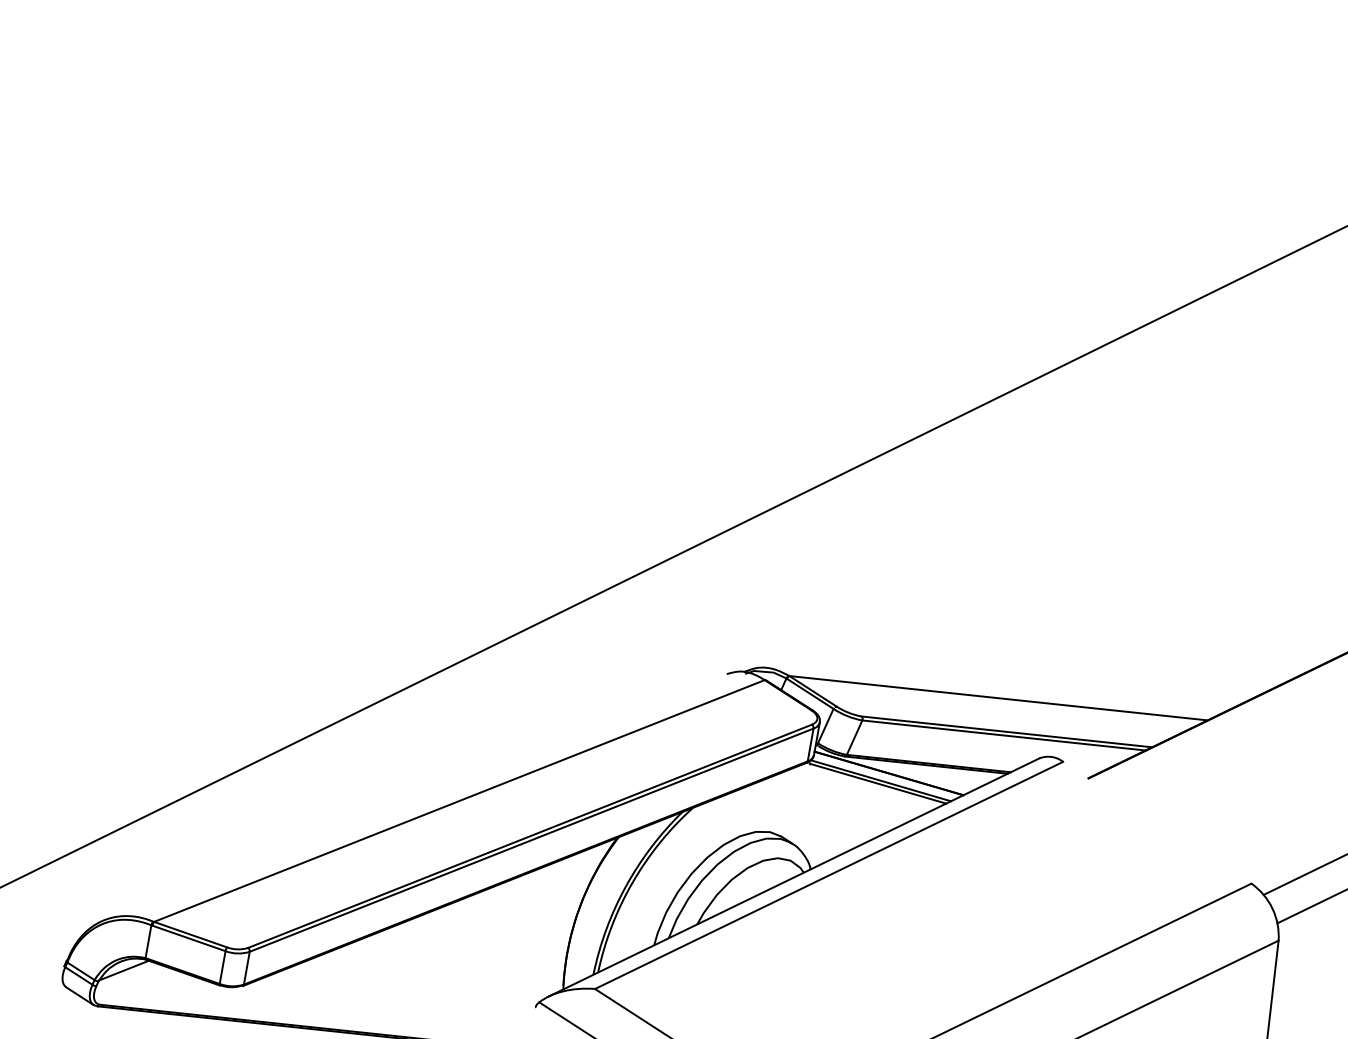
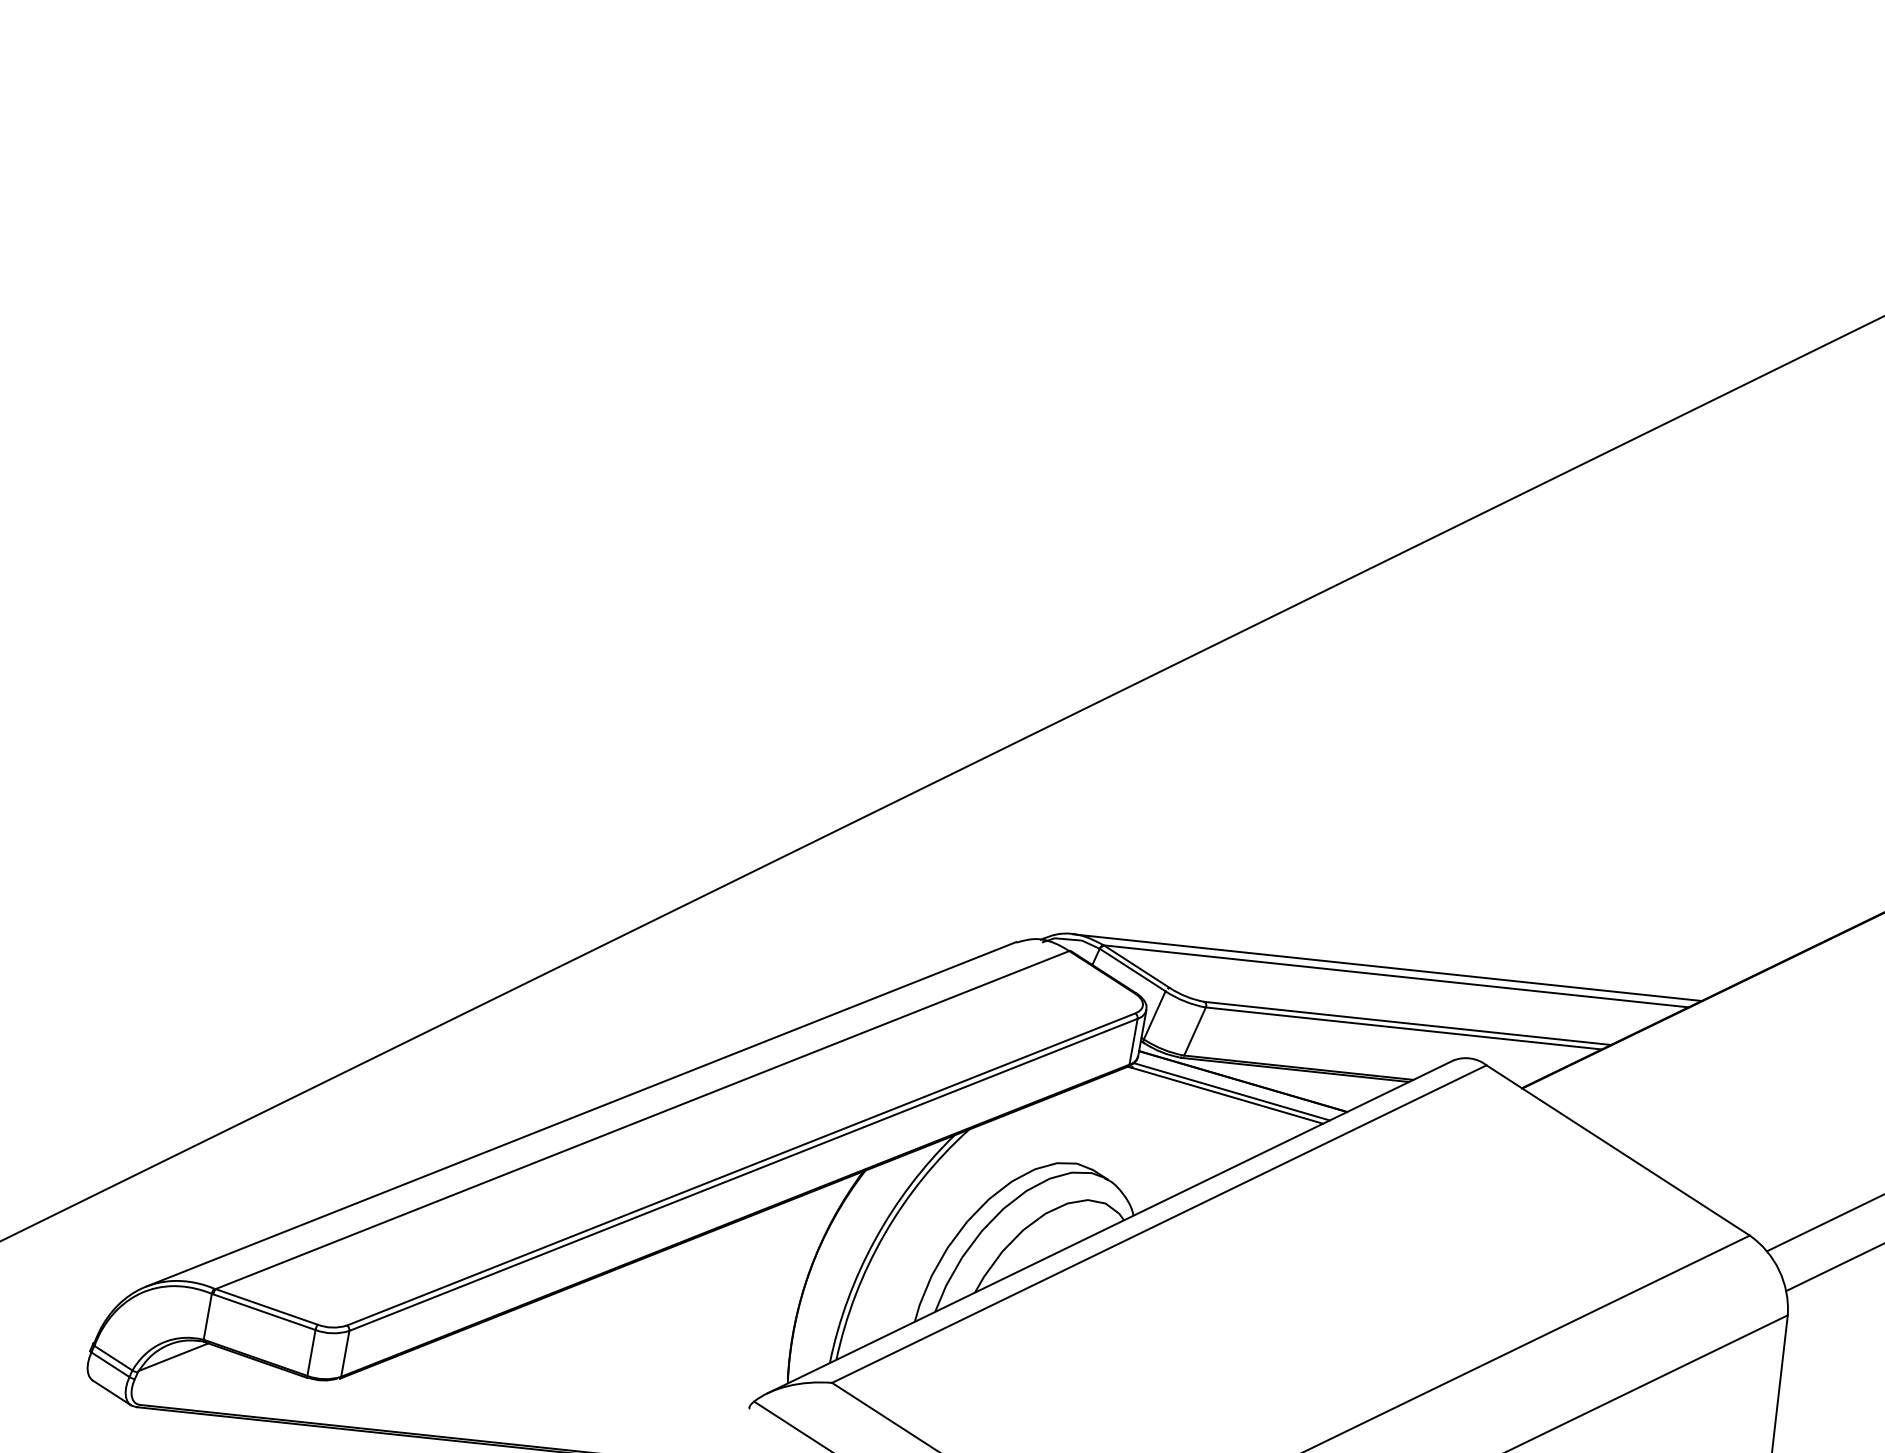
line: (992, 691) -> (1387, 966), added
line: (415, 796) -> (581, 1113), added
line: (1157, 822) -> (1618, 1150), added

